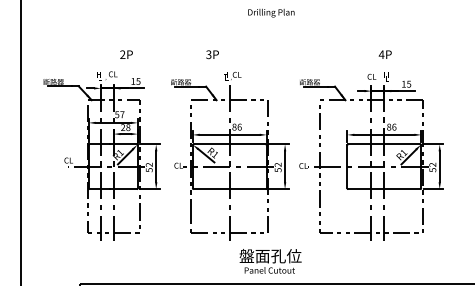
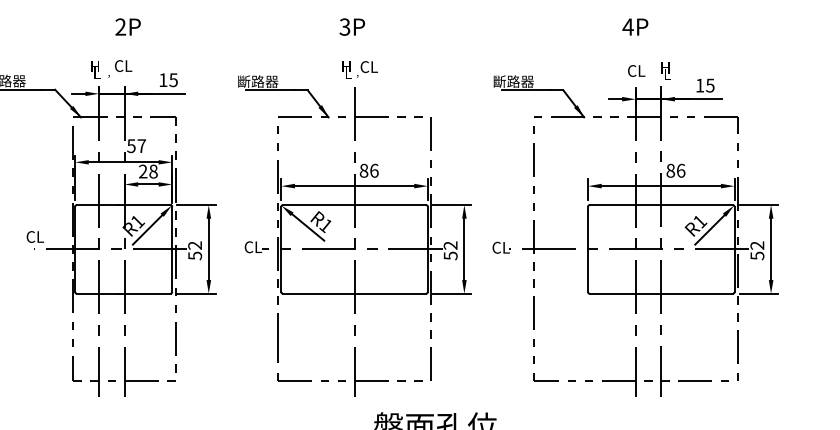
text: (126, 54) -> (128, 26), moved
text: (212, 54) -> (352, 26), moved
text: (384, 54) -> (633, 26), moved

